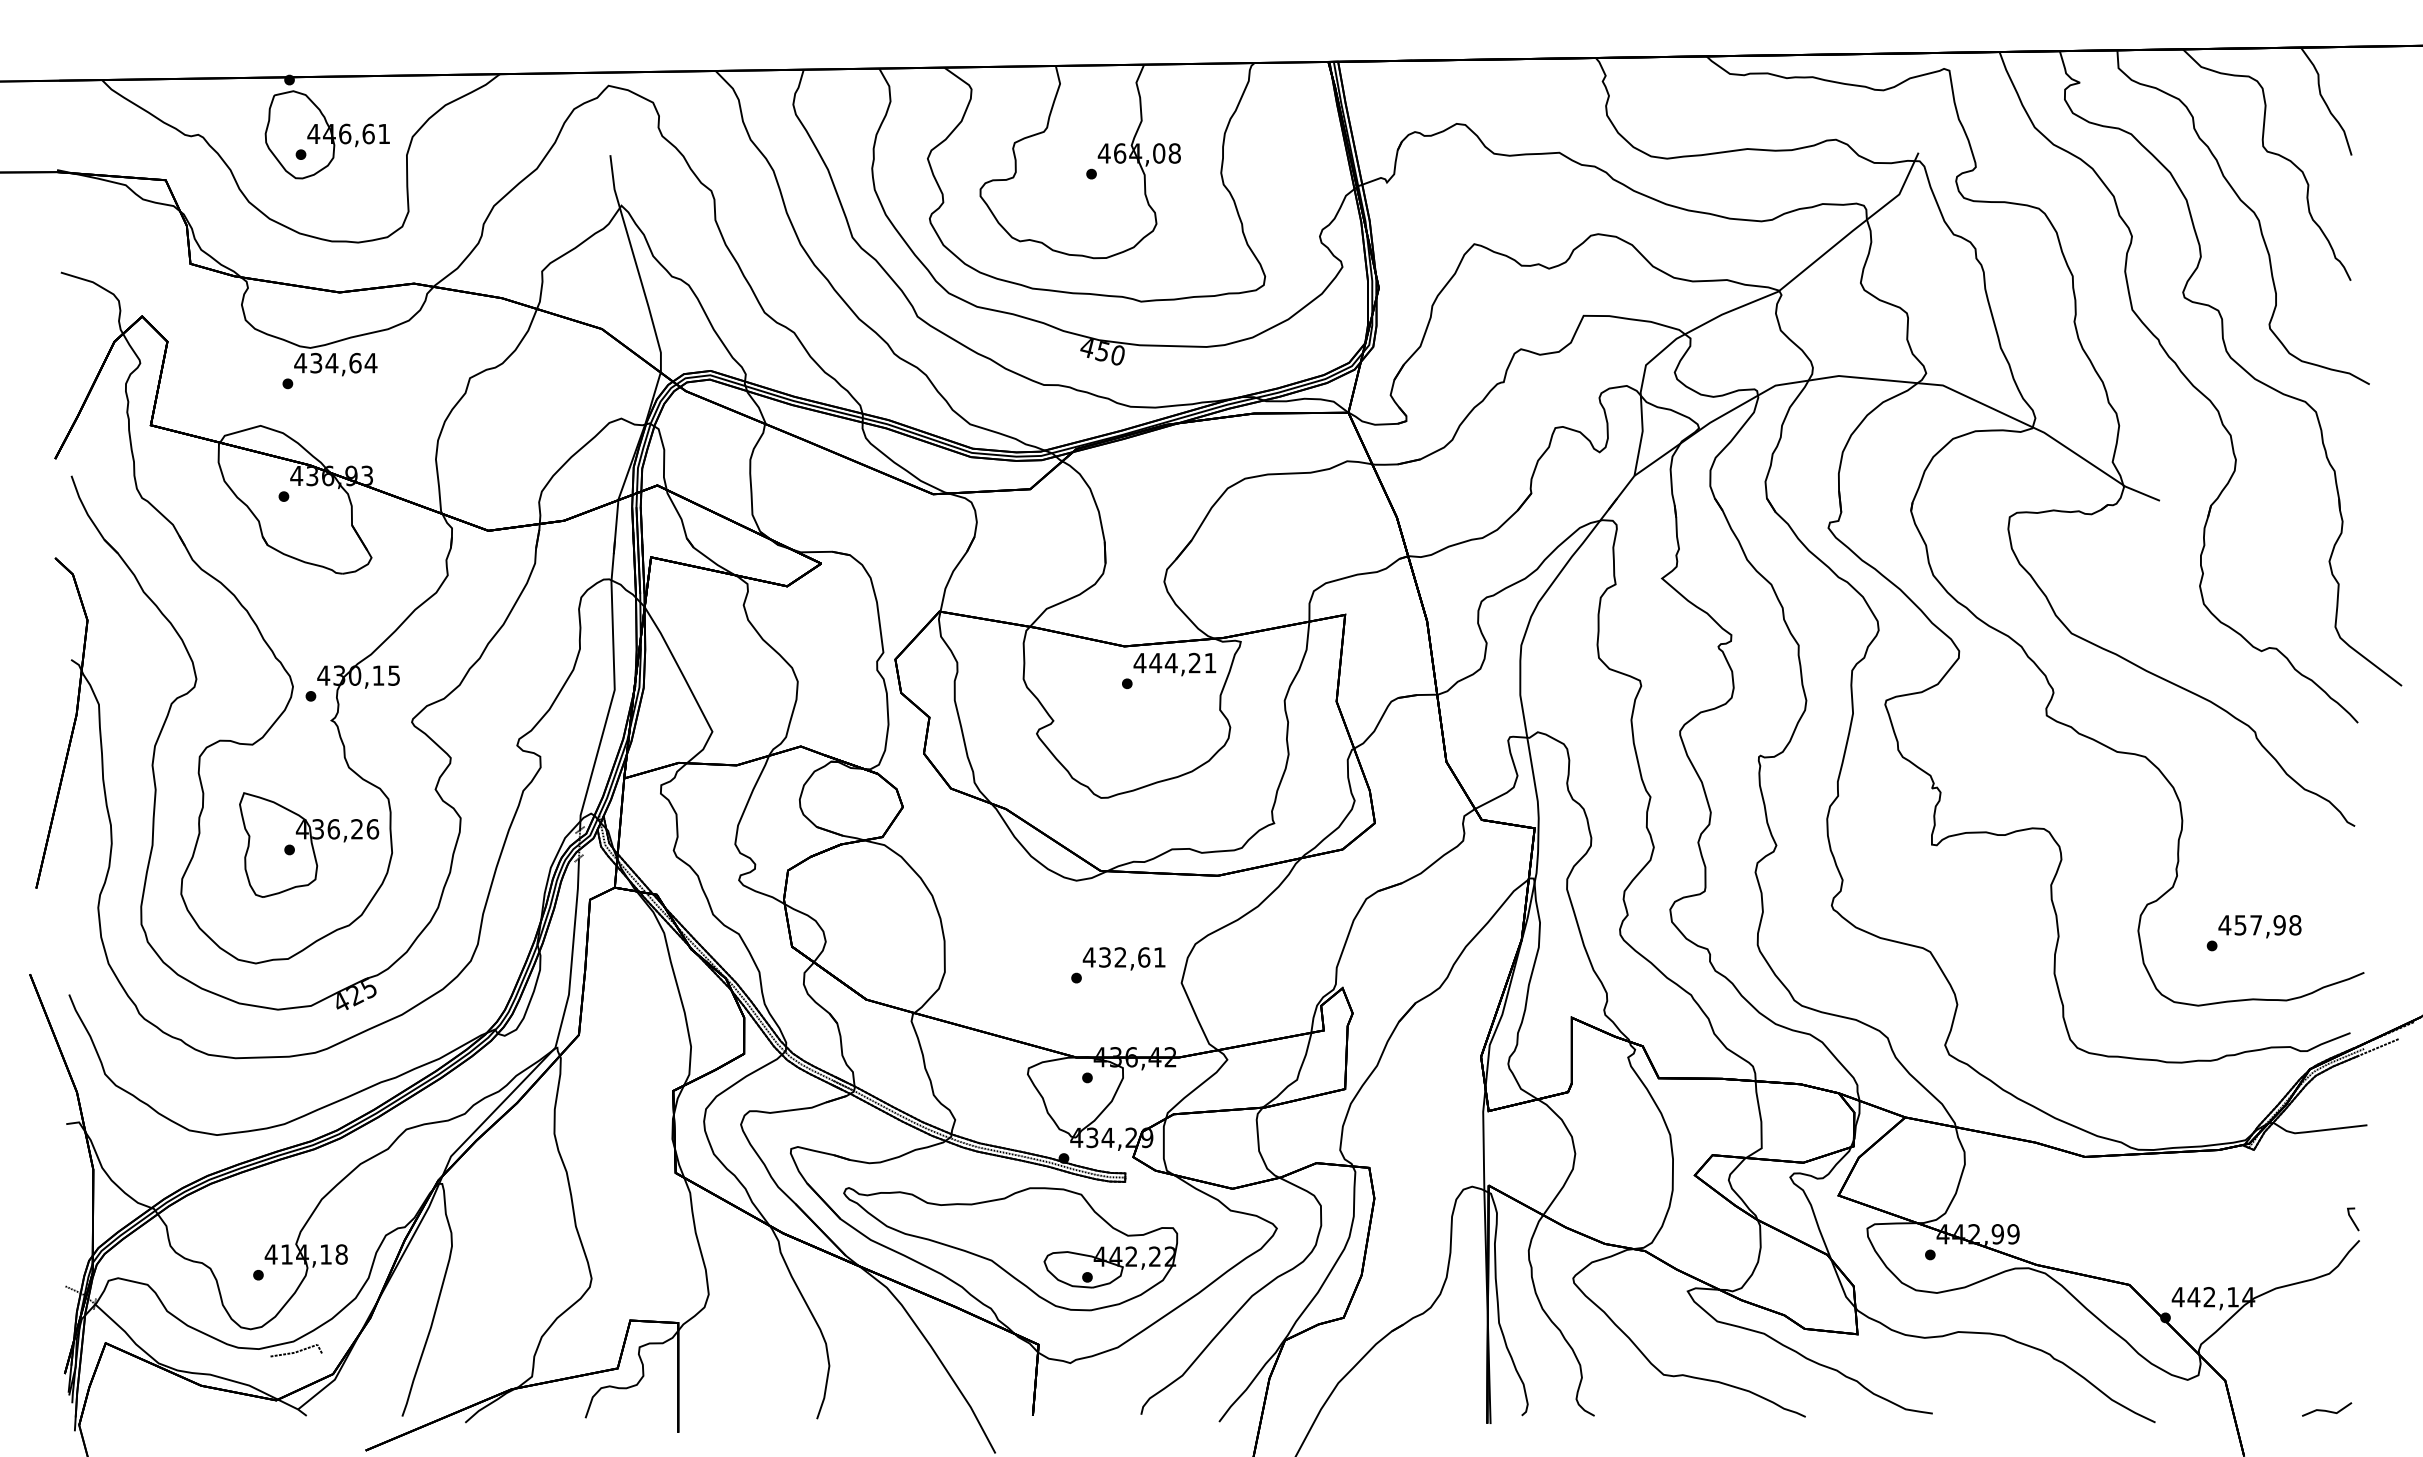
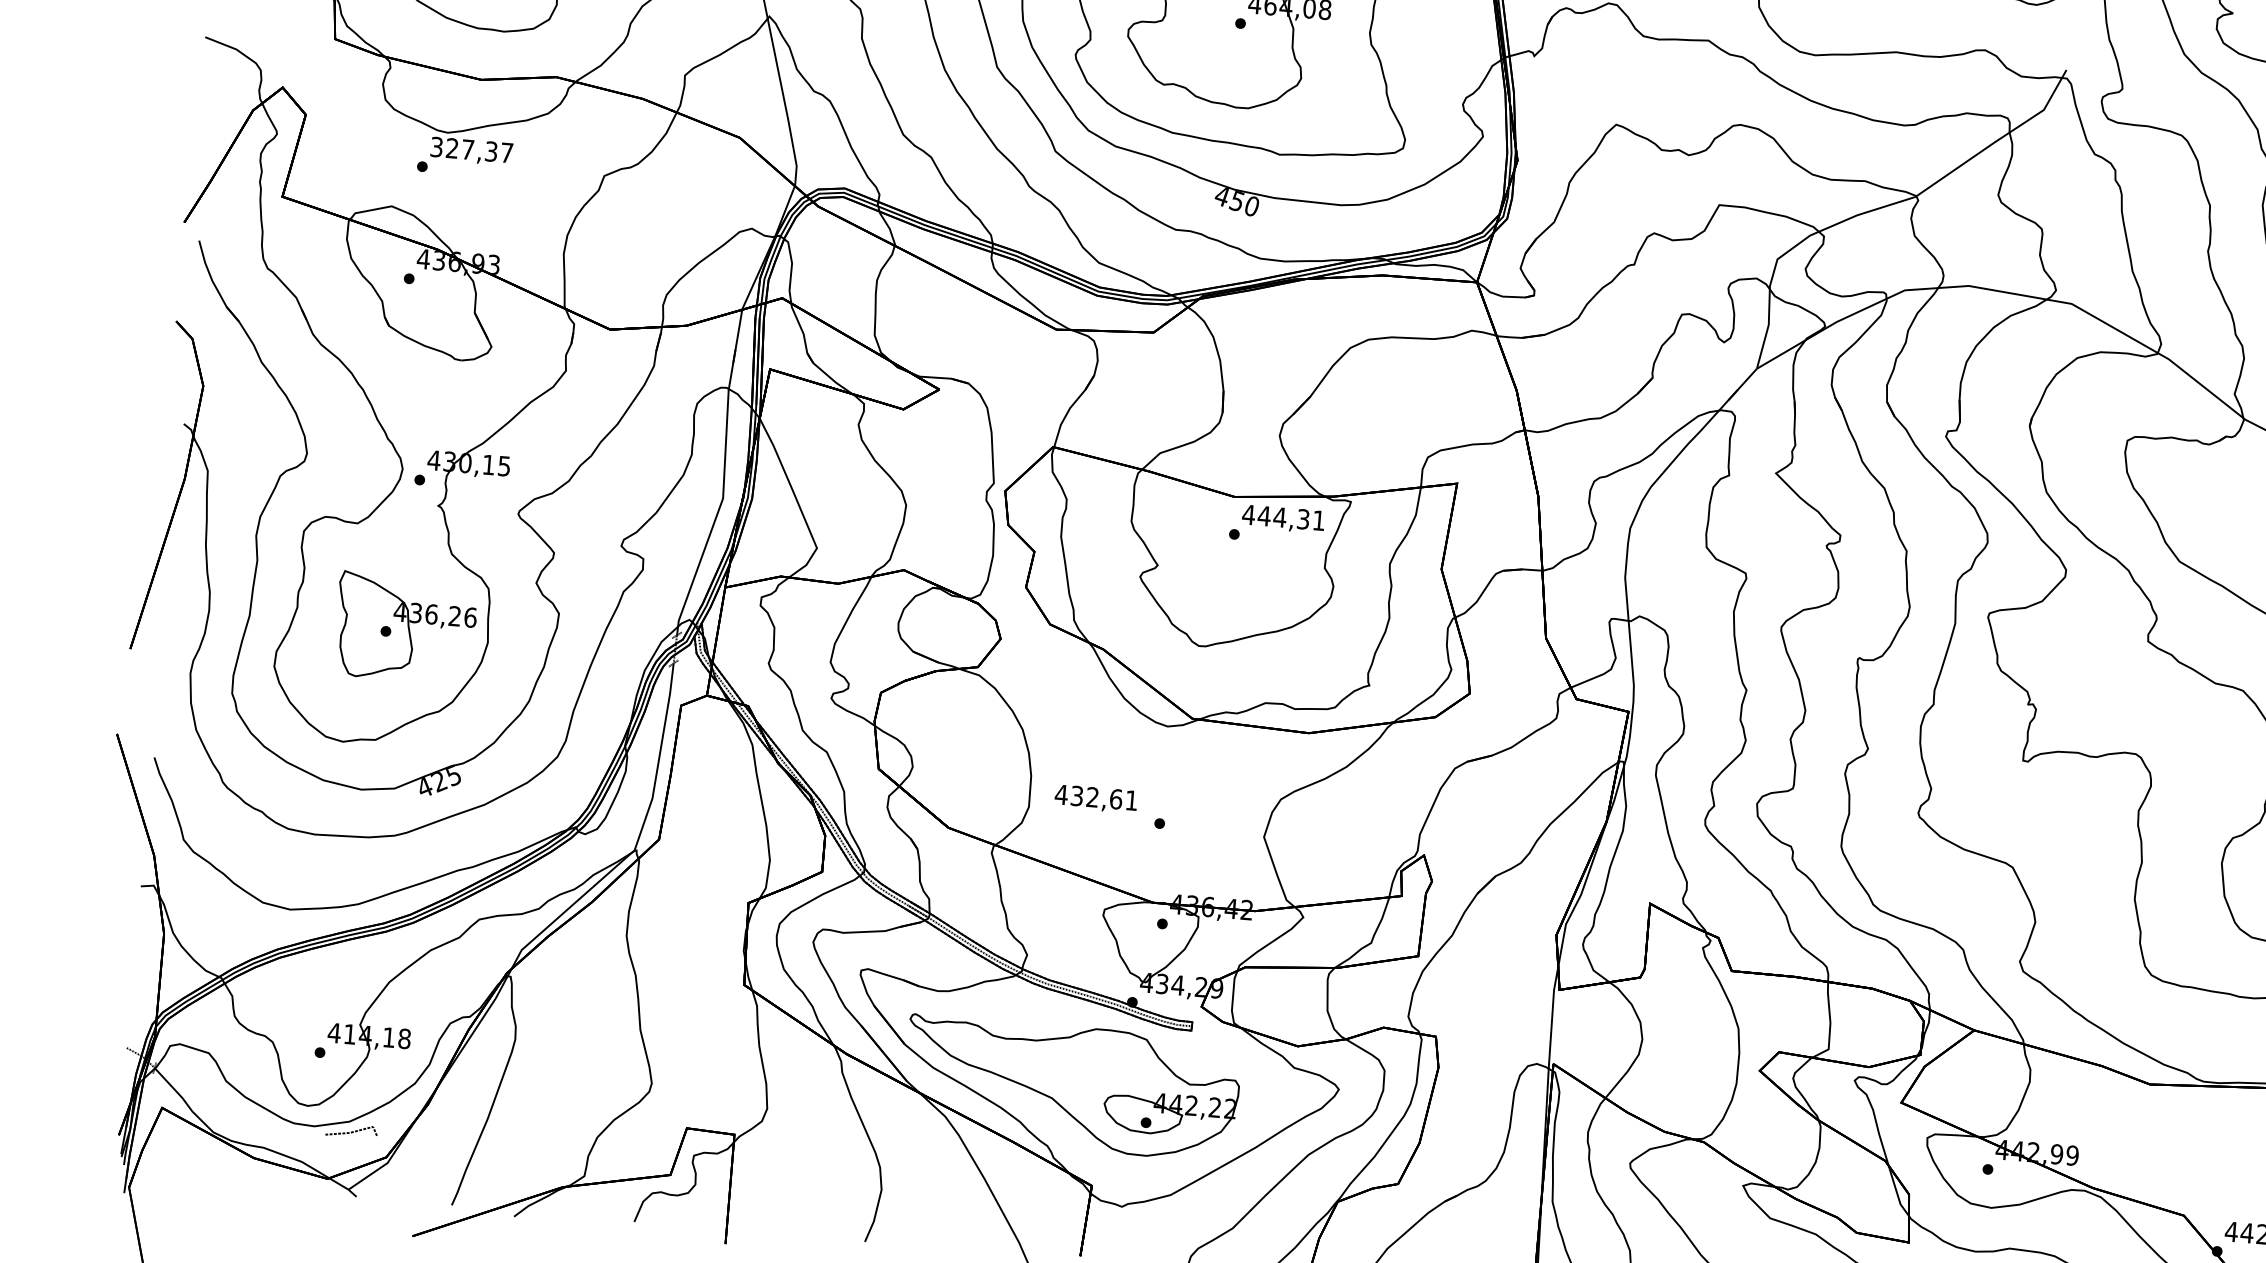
text: (335, 362) -> (471, 149), 434,64 -> 327,37
text: (1194, 663) -> (1303, 519), 444,21 -> 444,31
text: (1123, 958) -> (1095, 798), moved

